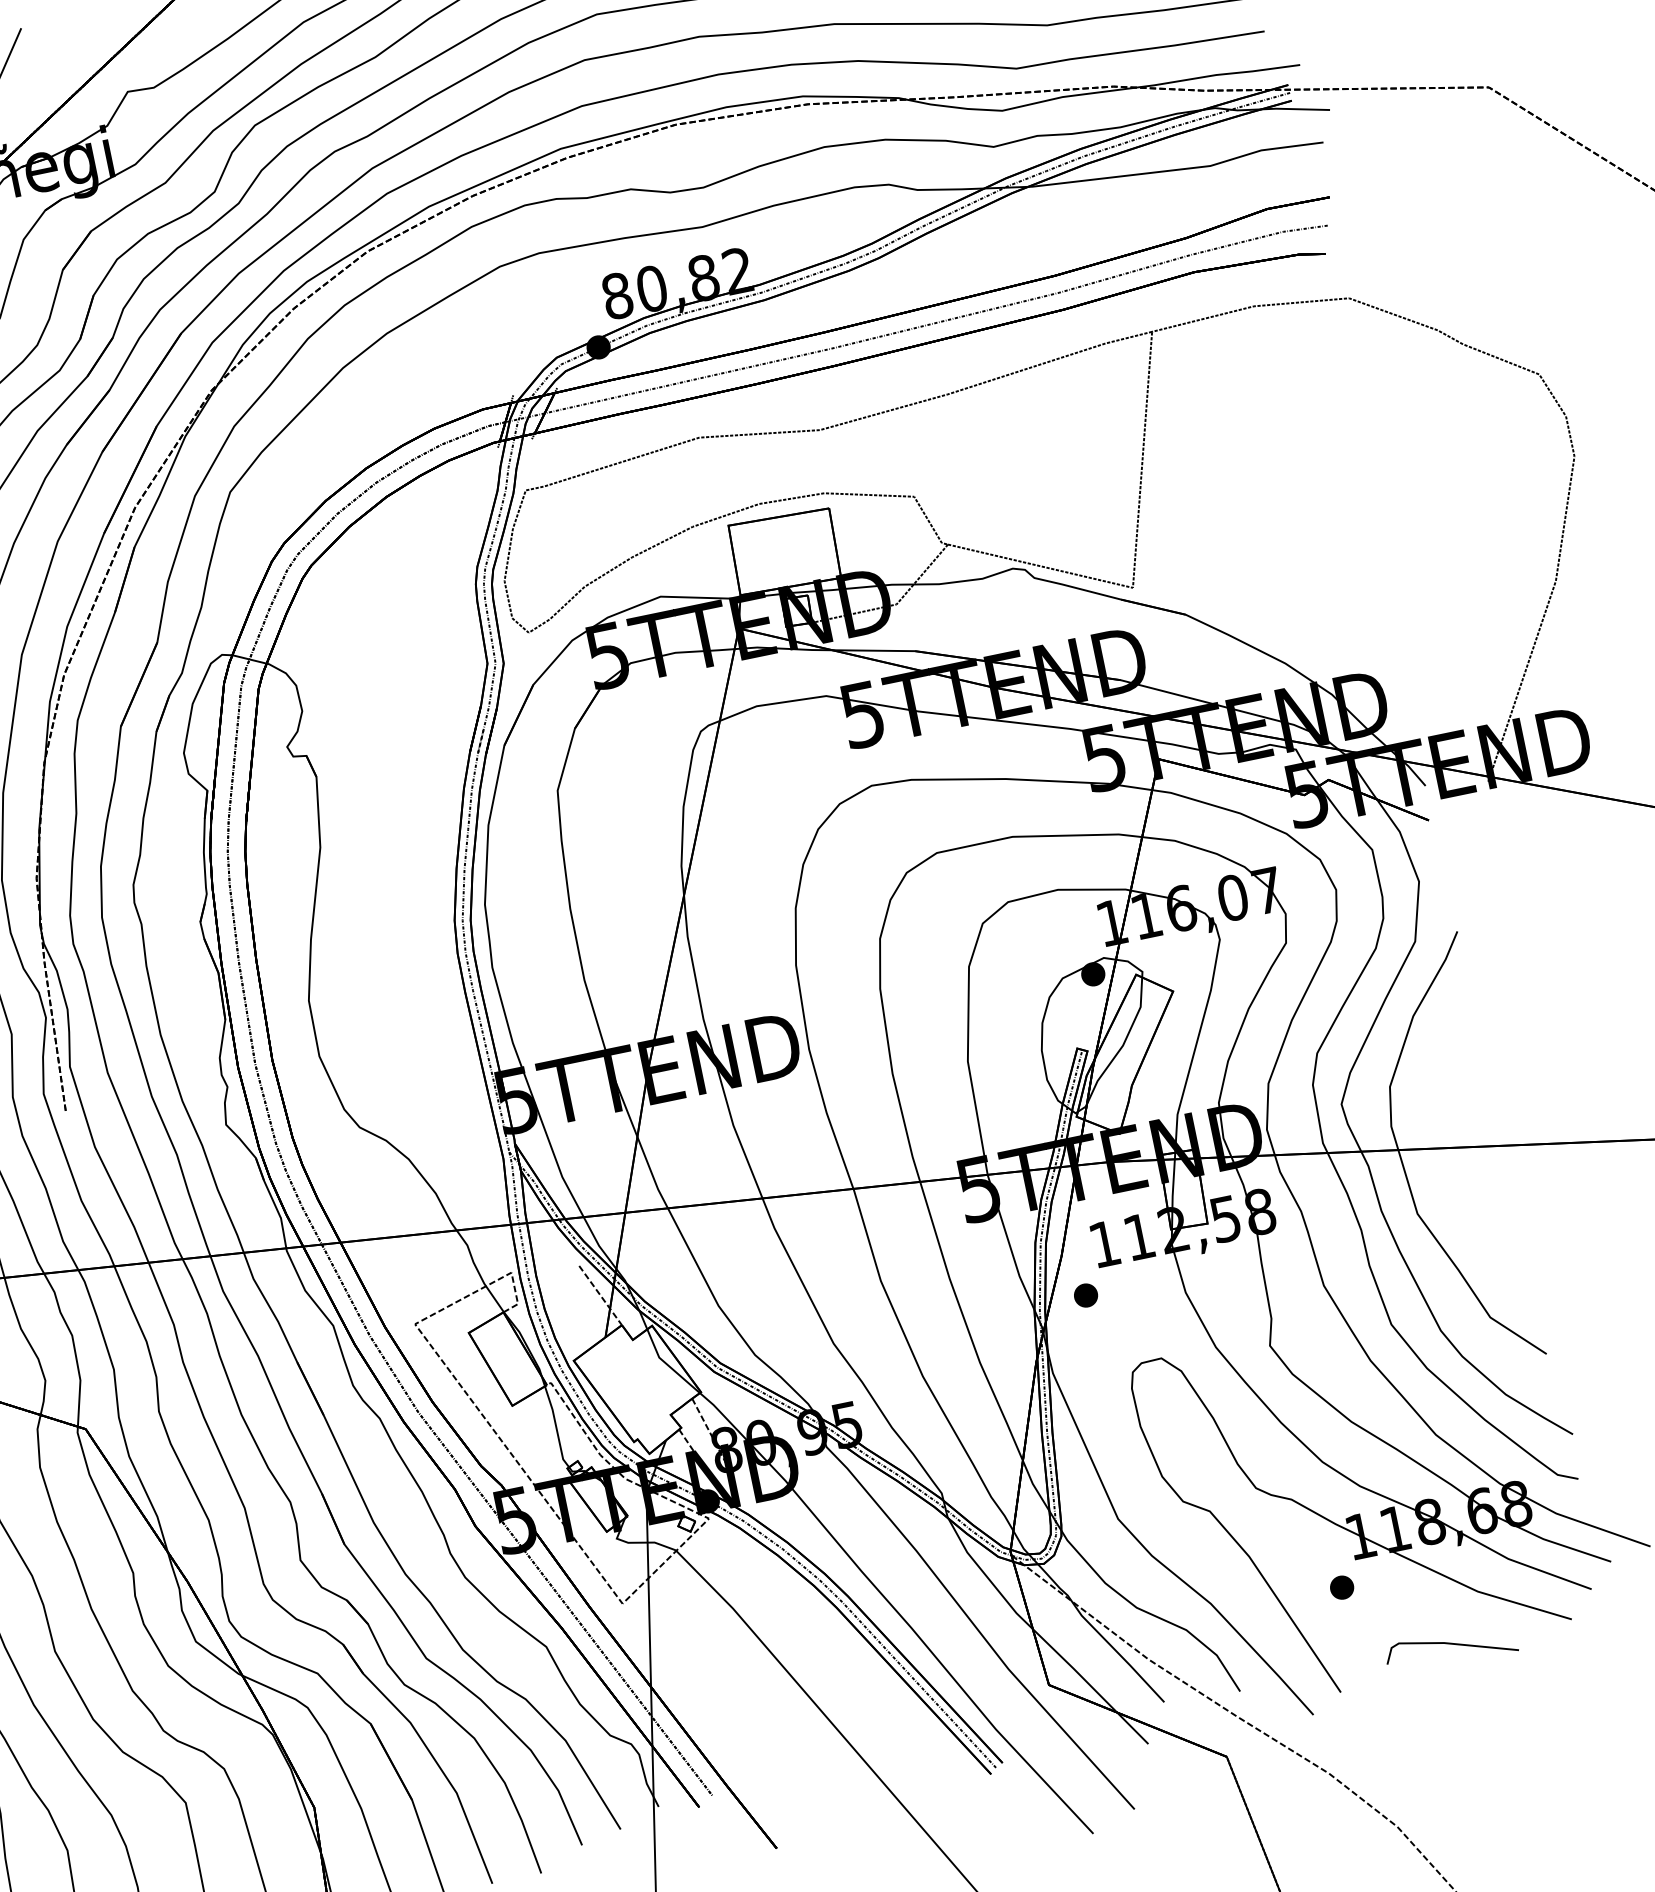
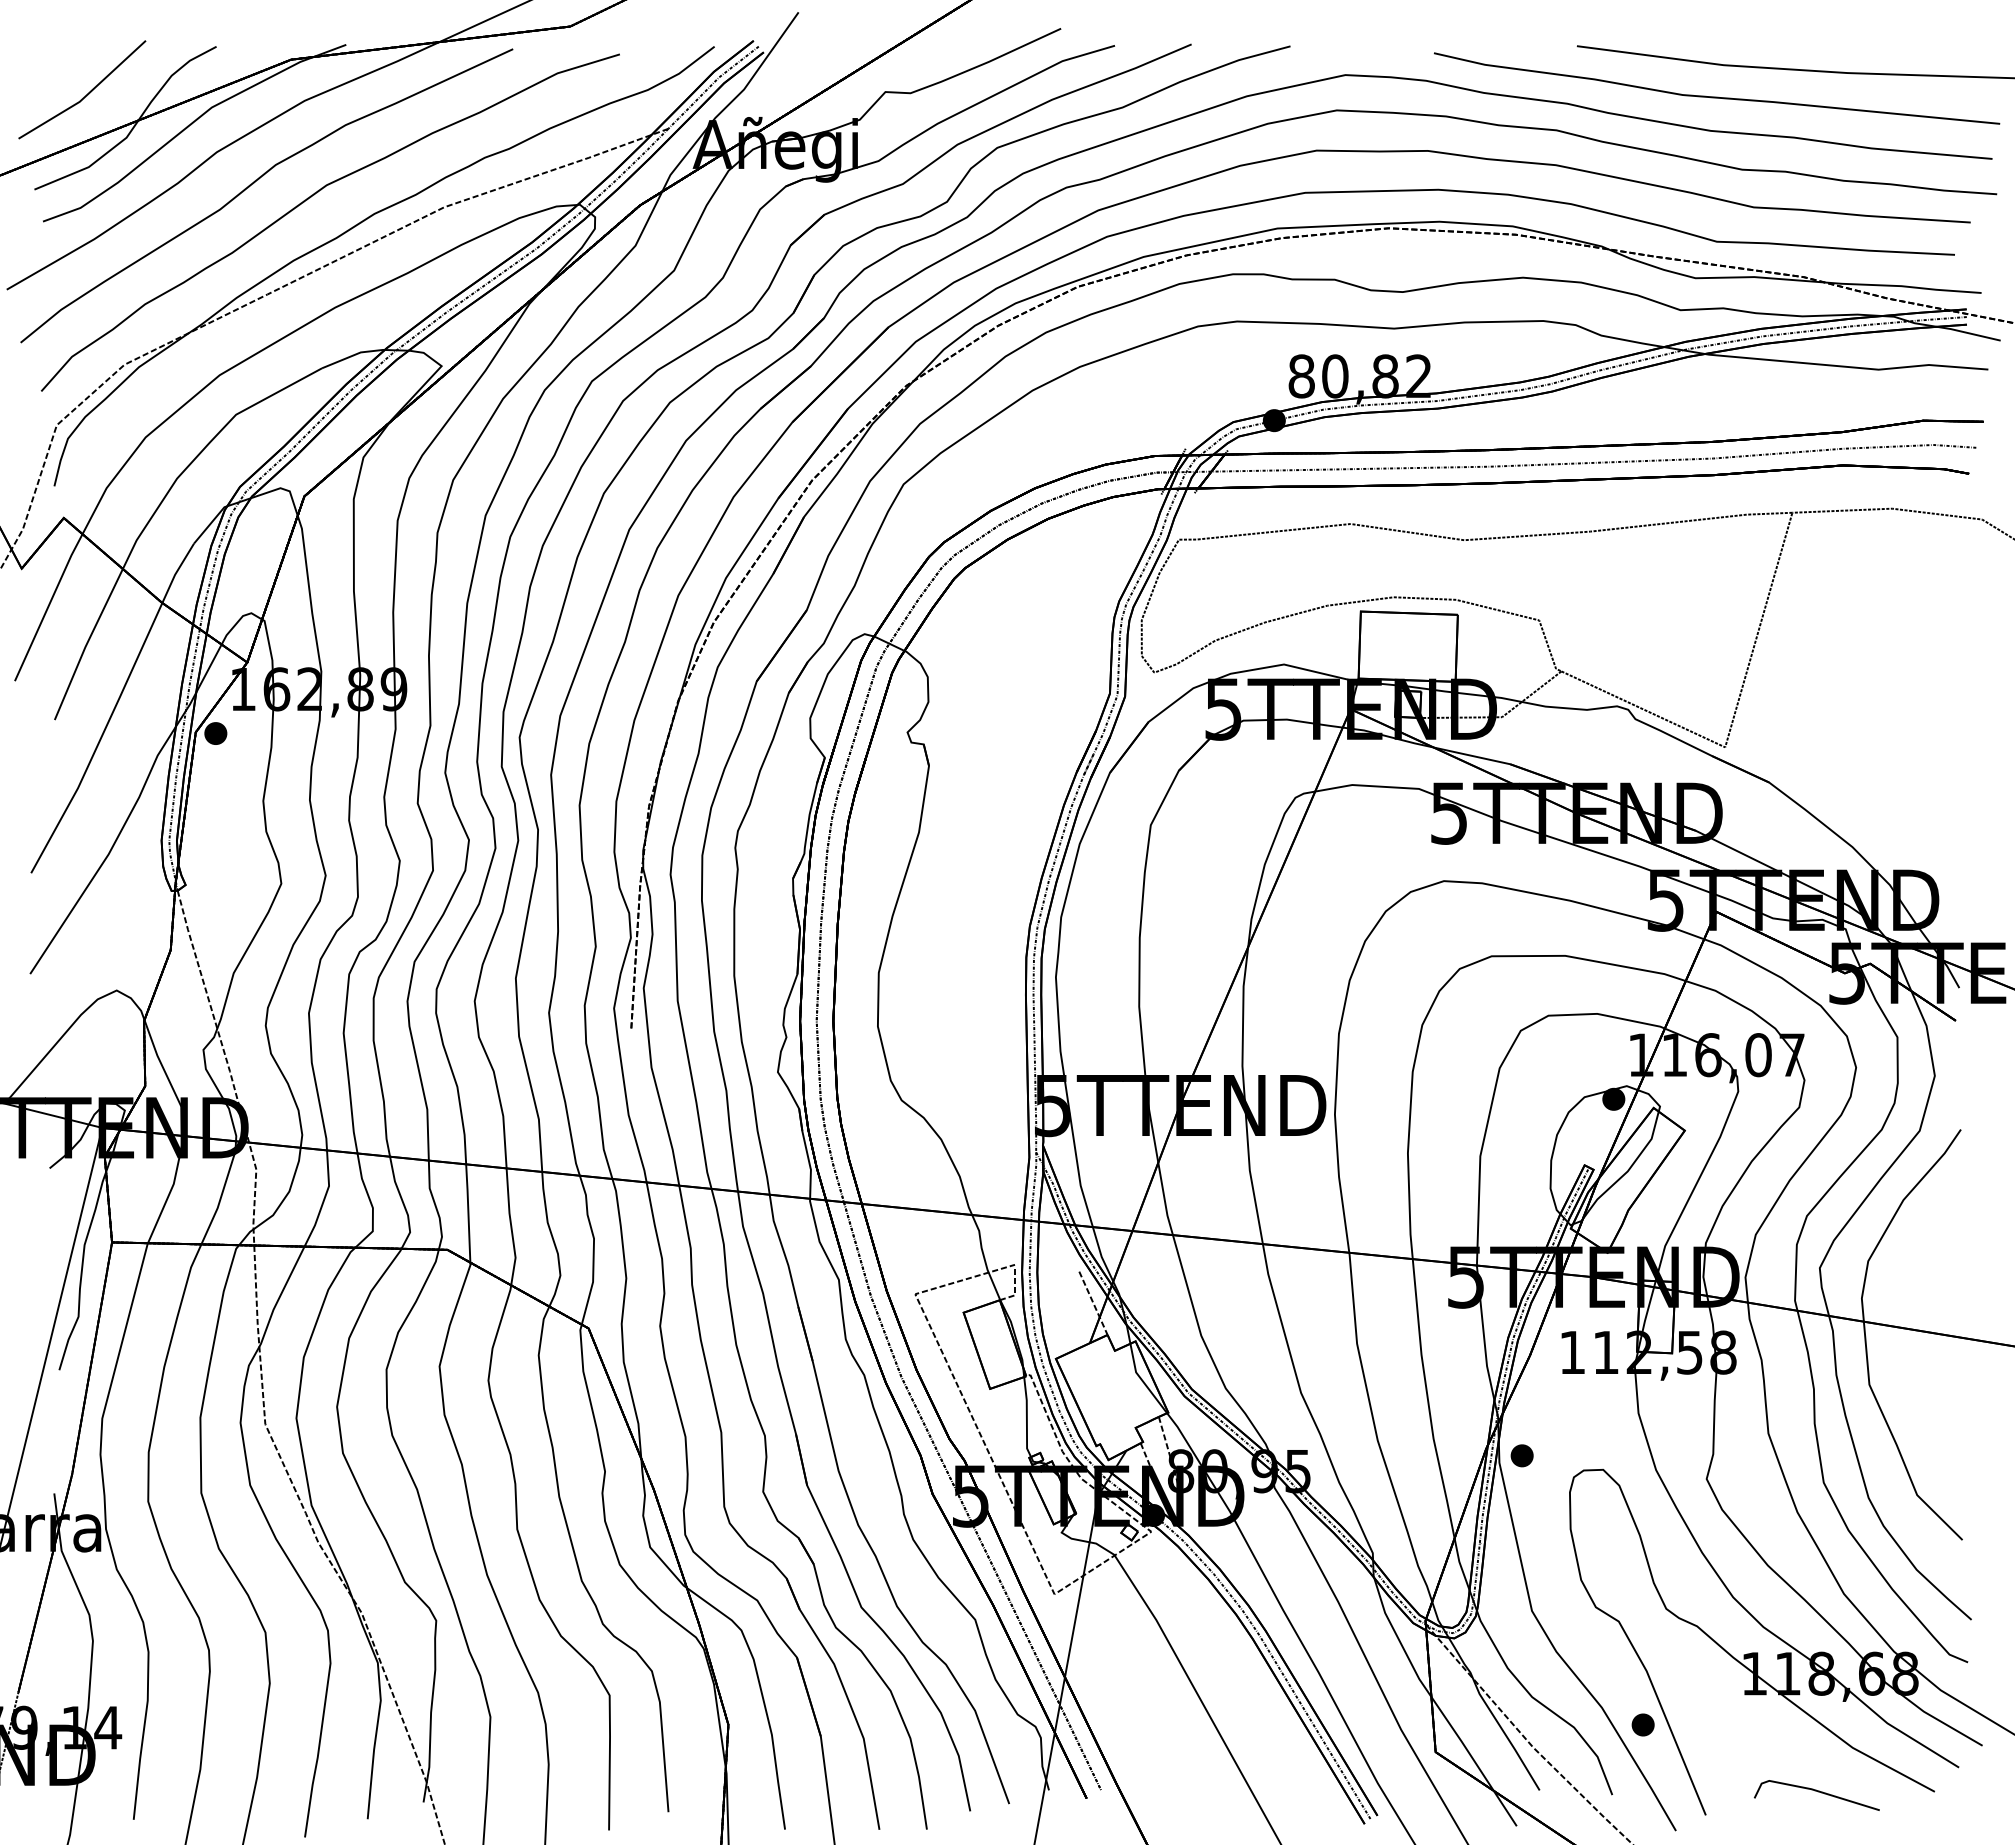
part: (1085, 1295) -> (1521, 1455), moved
part: (1341, 1587) -> (1642, 1724), moved

